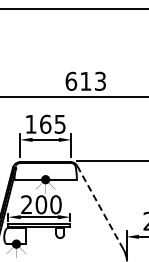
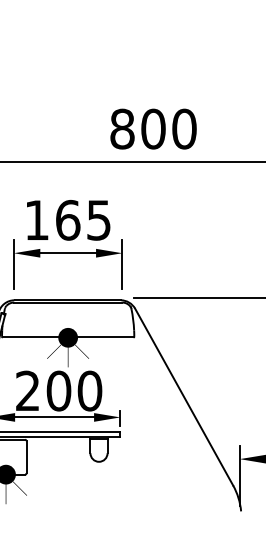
text: (85, 80) -> (152, 127), 613 -> 800
line: (100, 207) -> (184, 396), dashed -> solid

